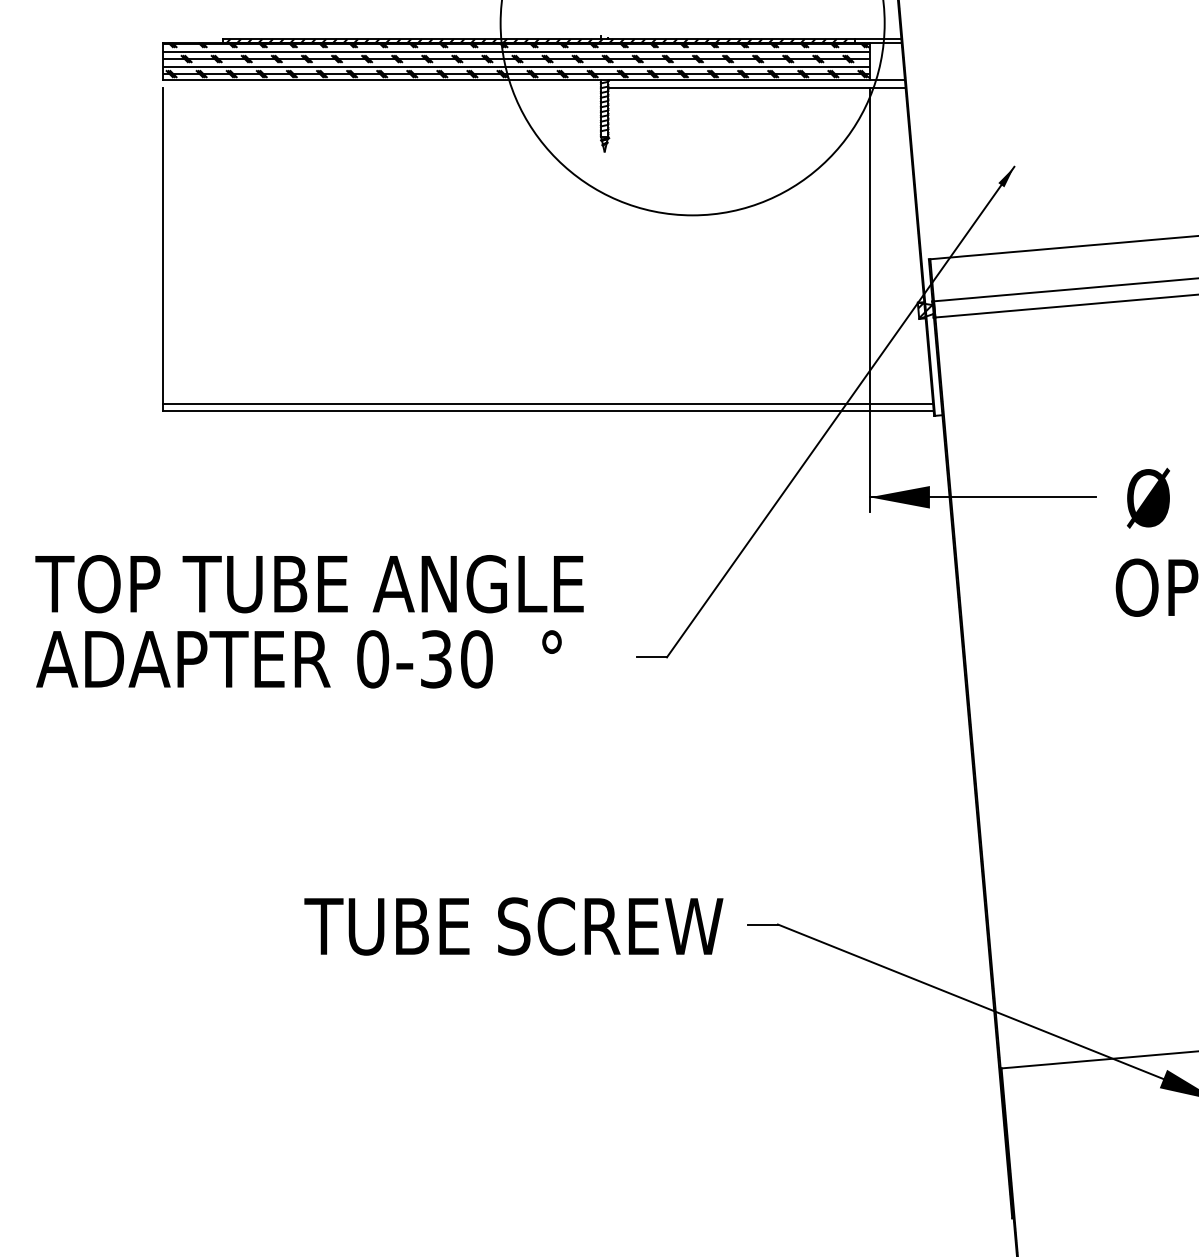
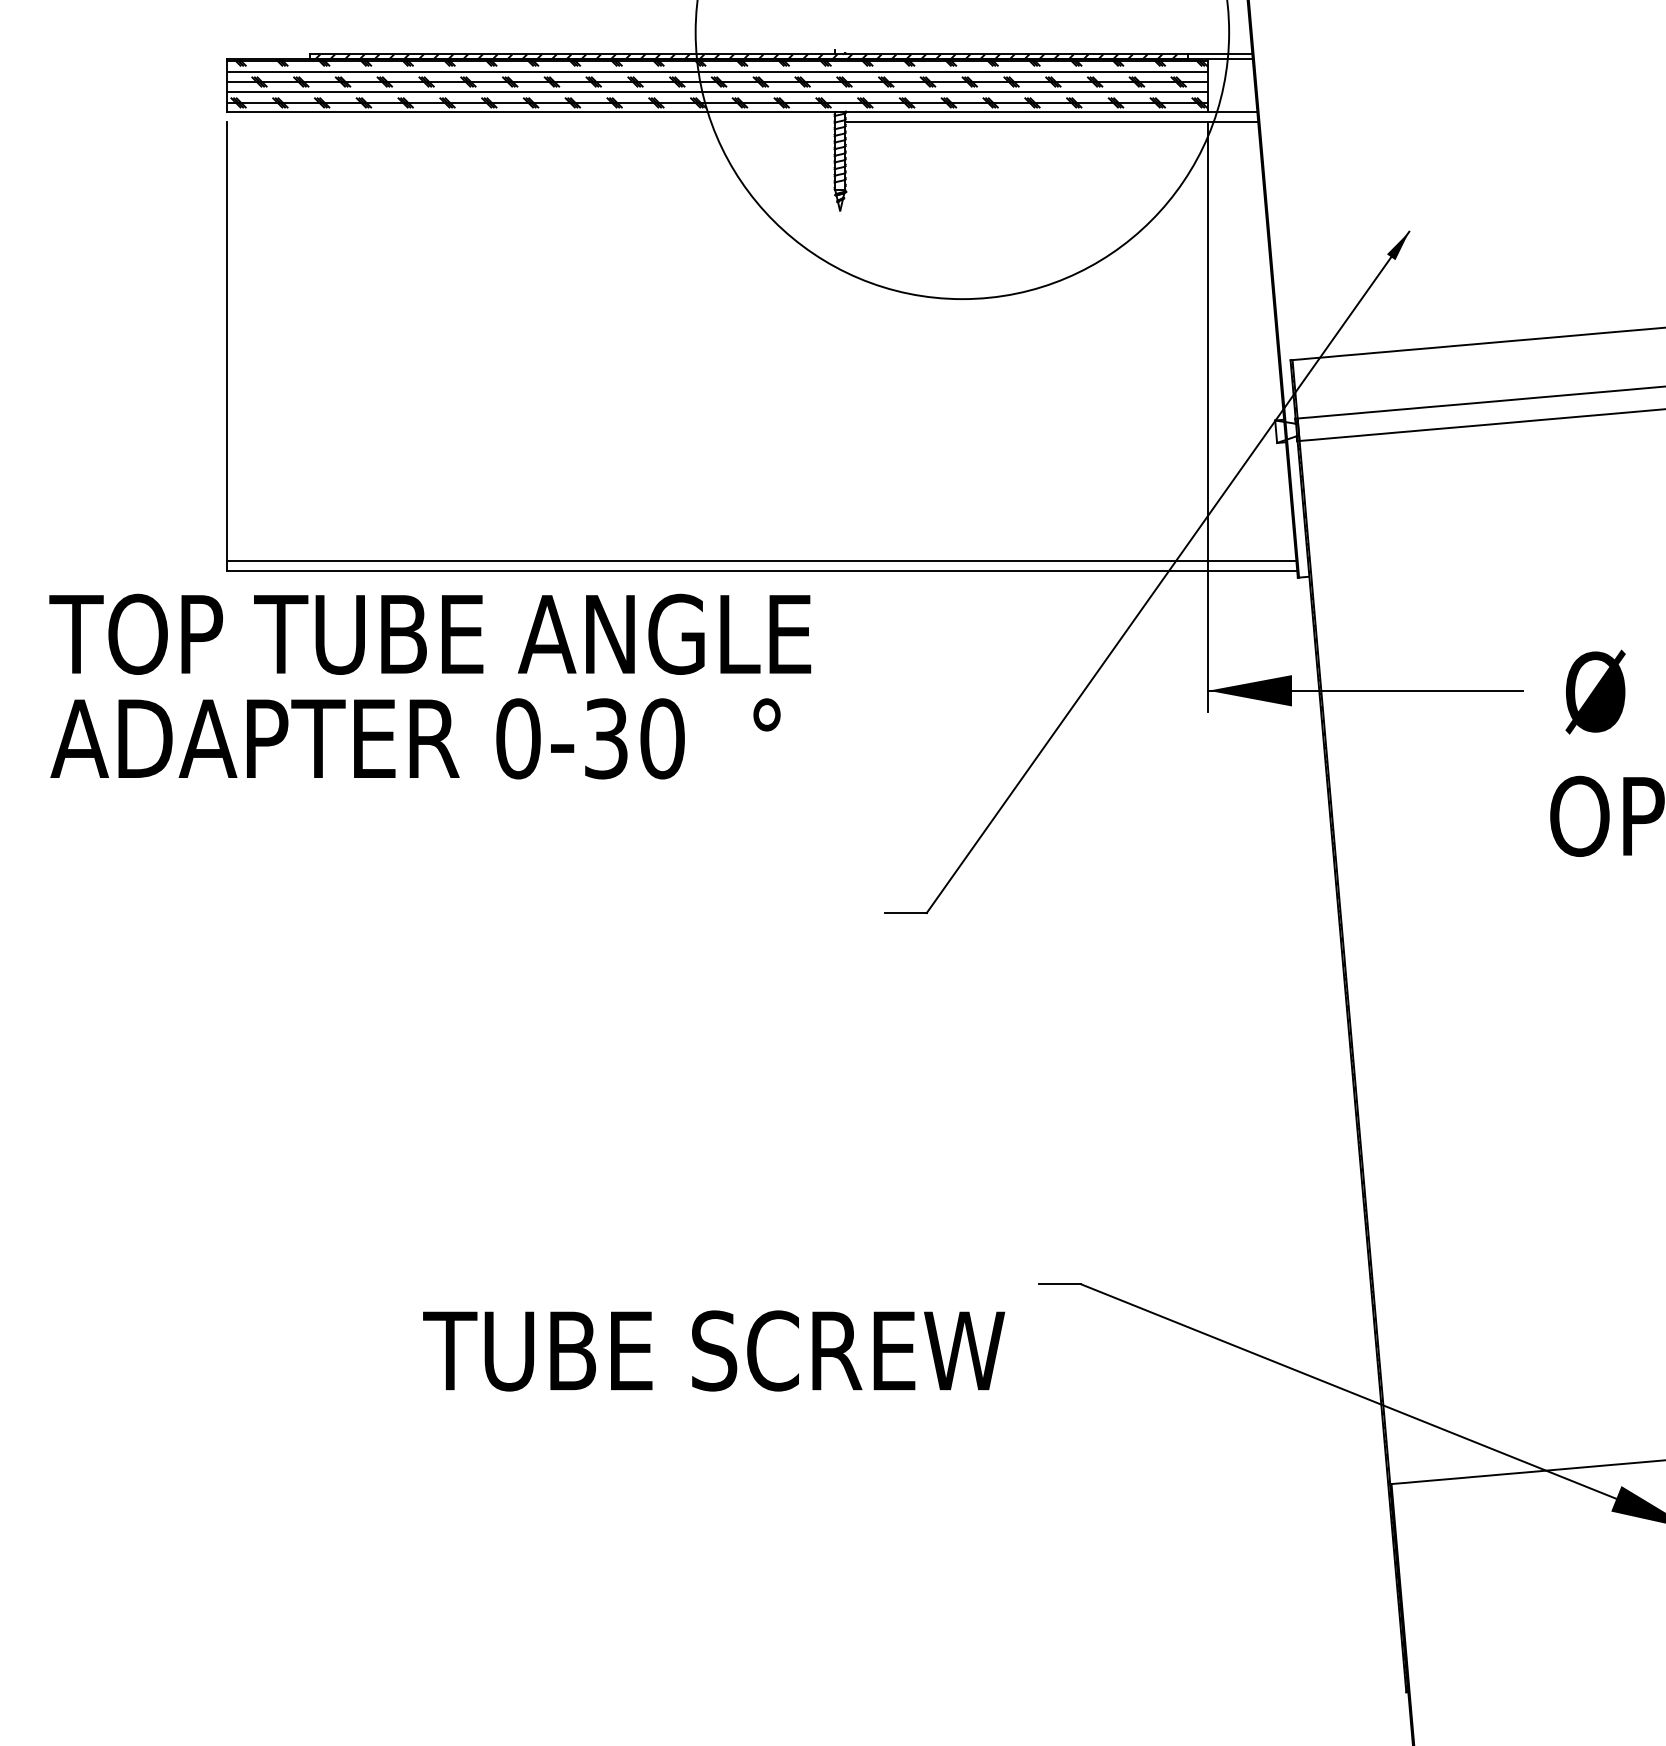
hatch: (926, 310) -> (1287, 431), removed
text: (309, 621) -> (430, 686), moved
text: (514, 926) -> (714, 1350), moved

